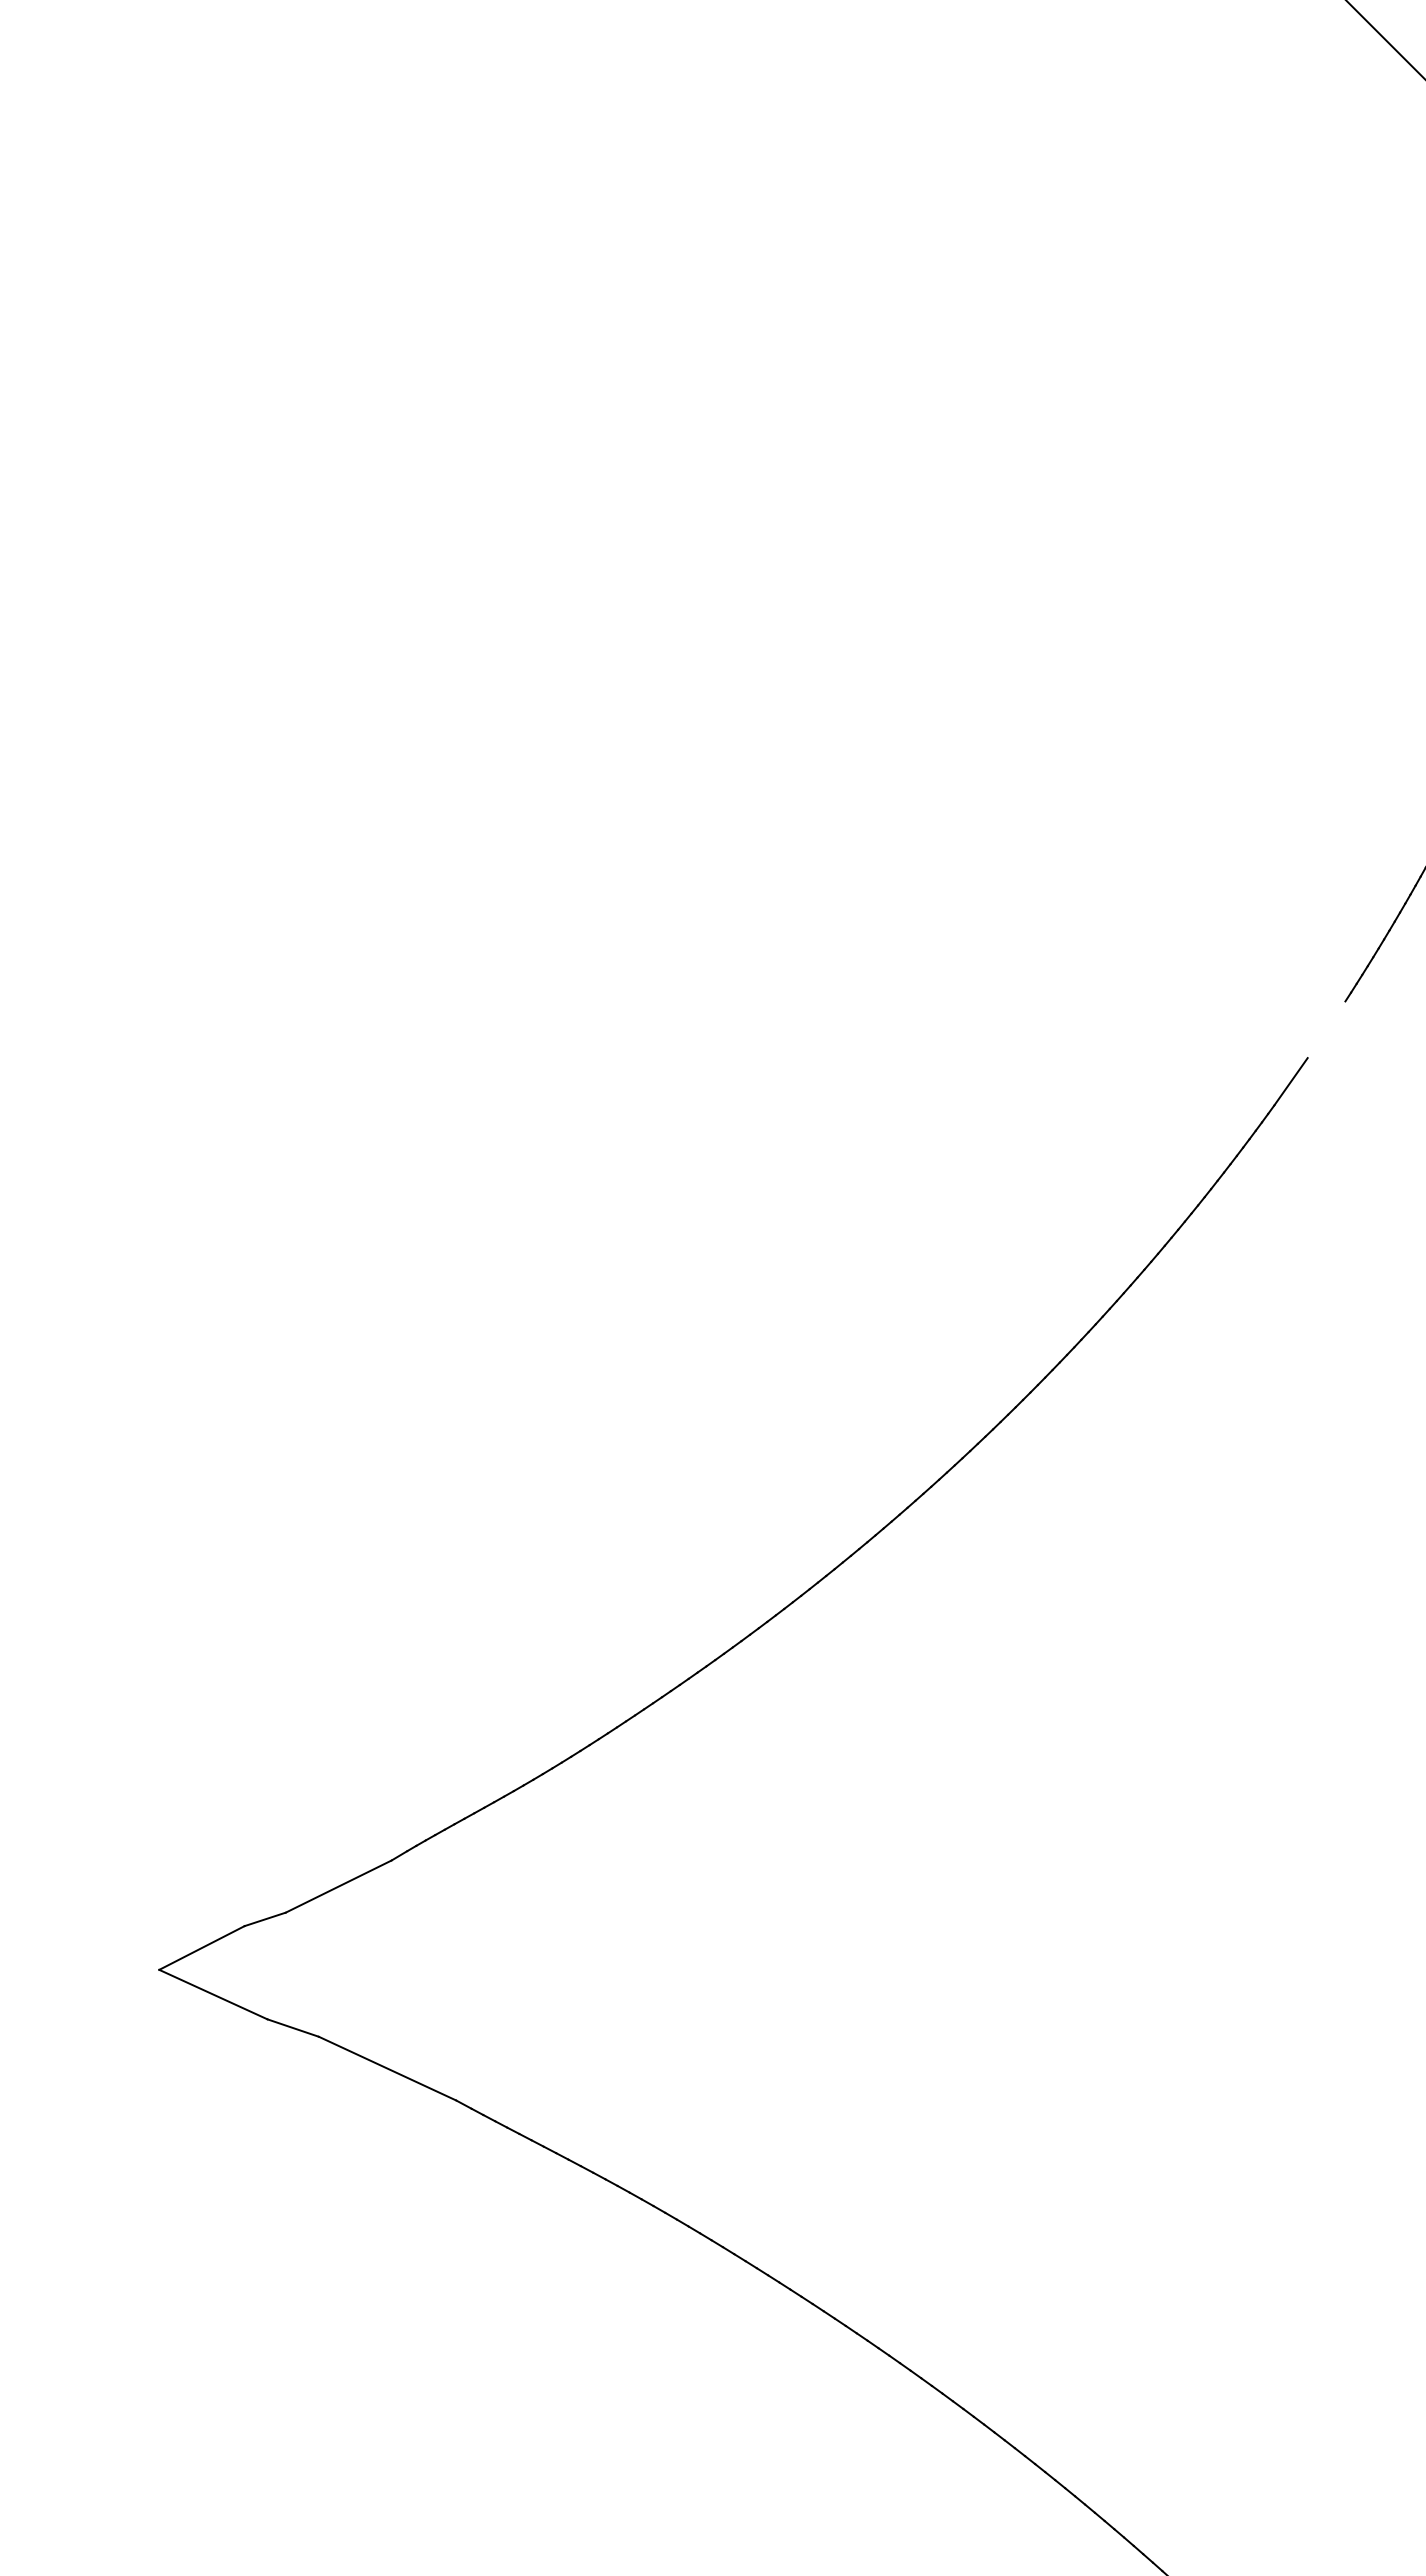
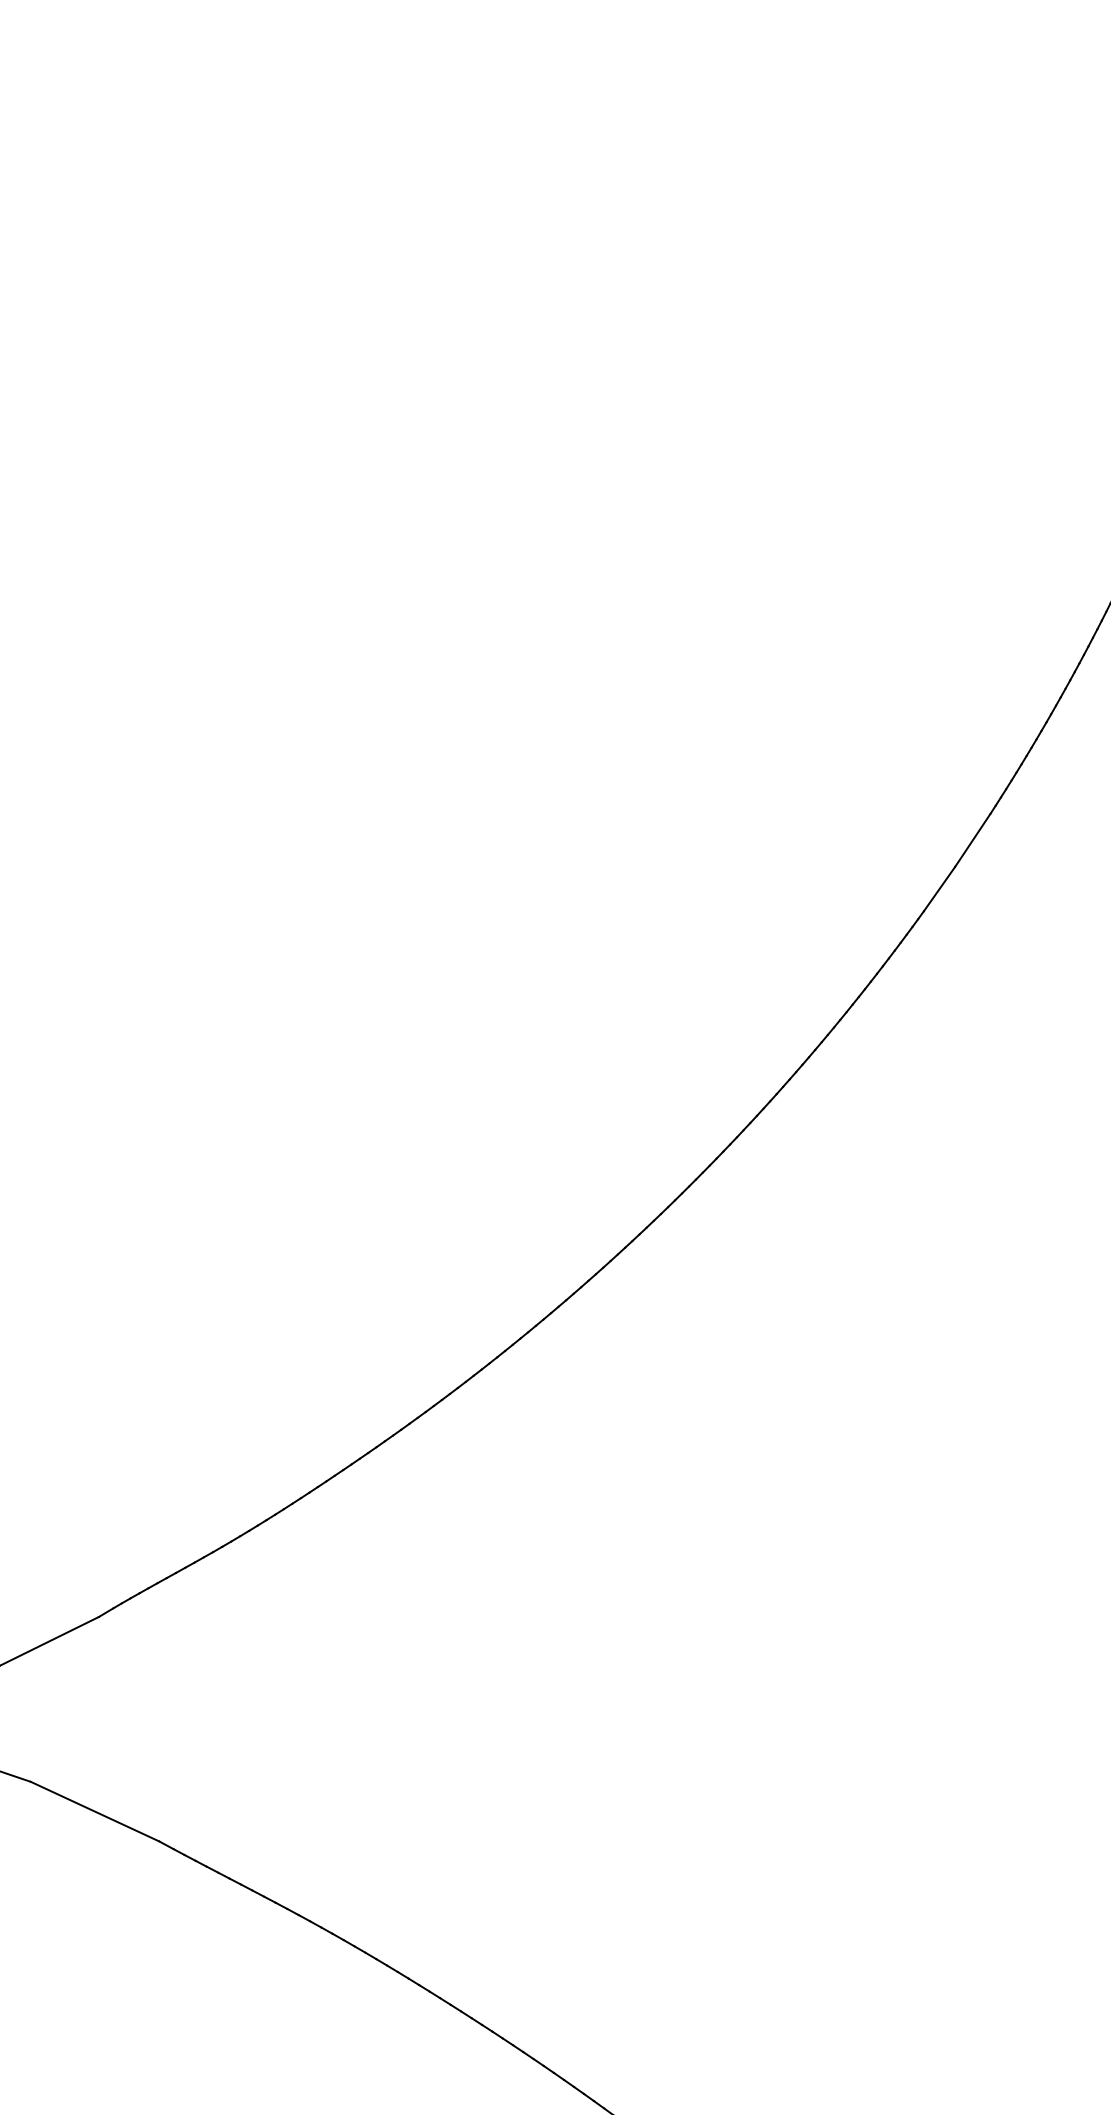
line: (1326, 1029) -> (972, 840), added

